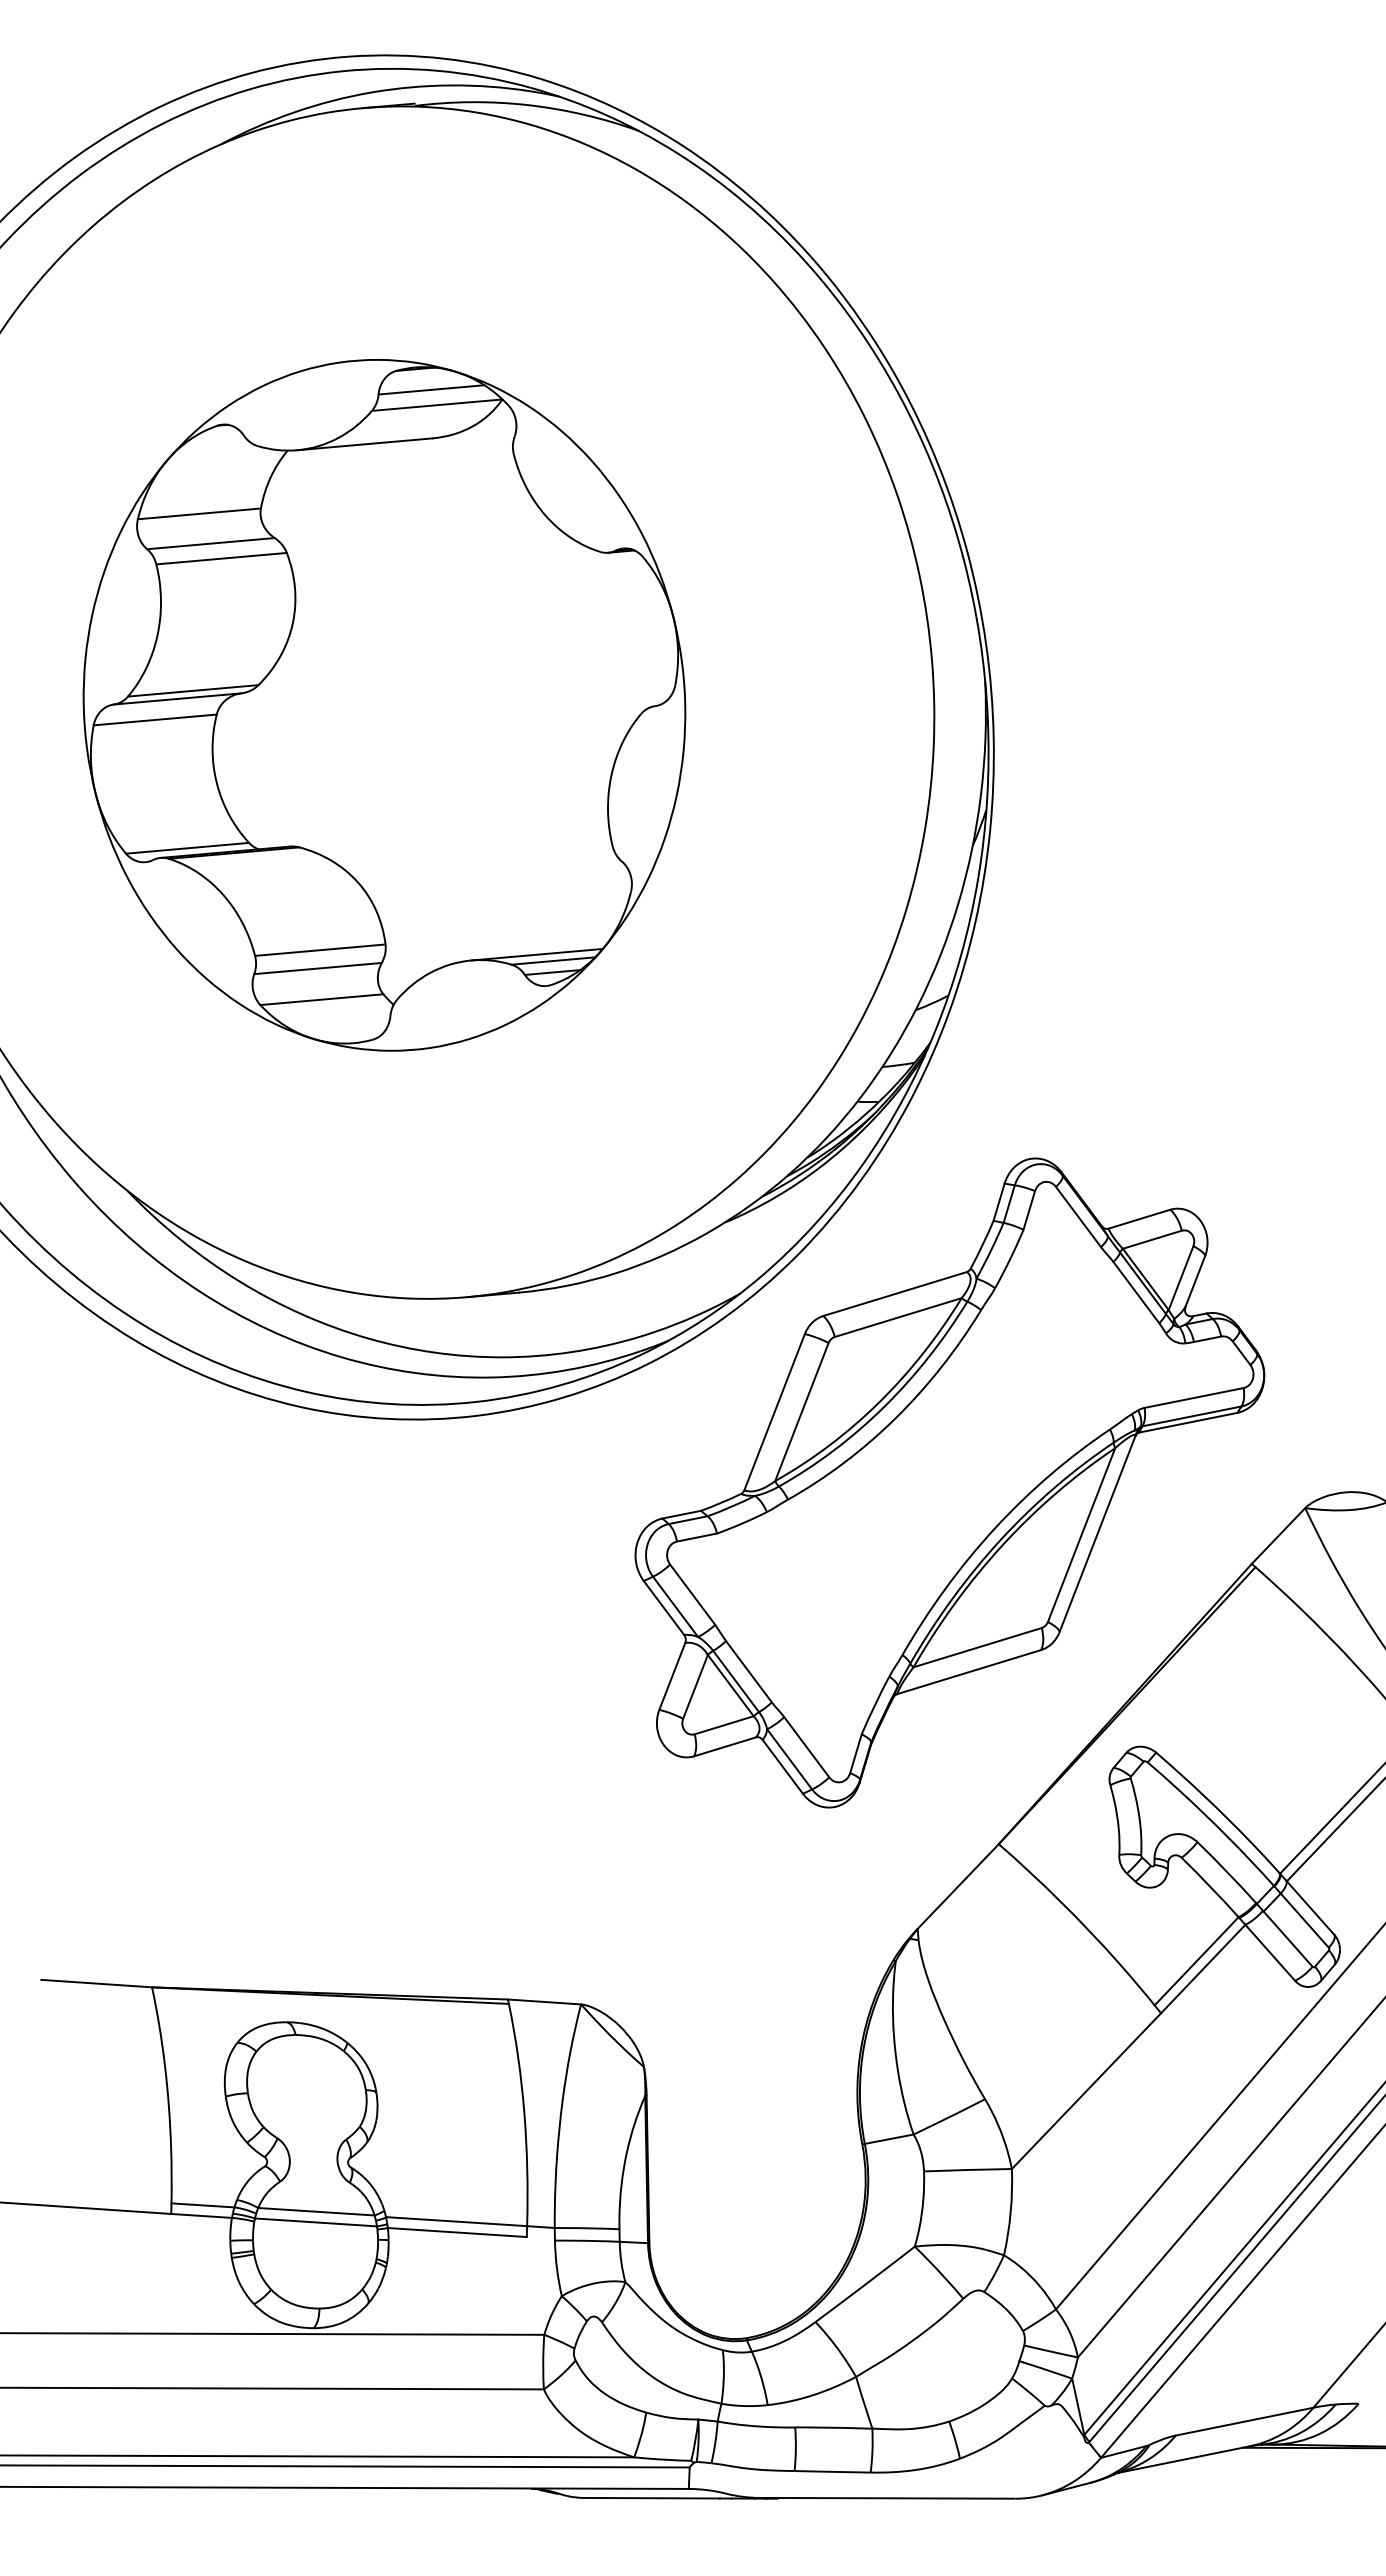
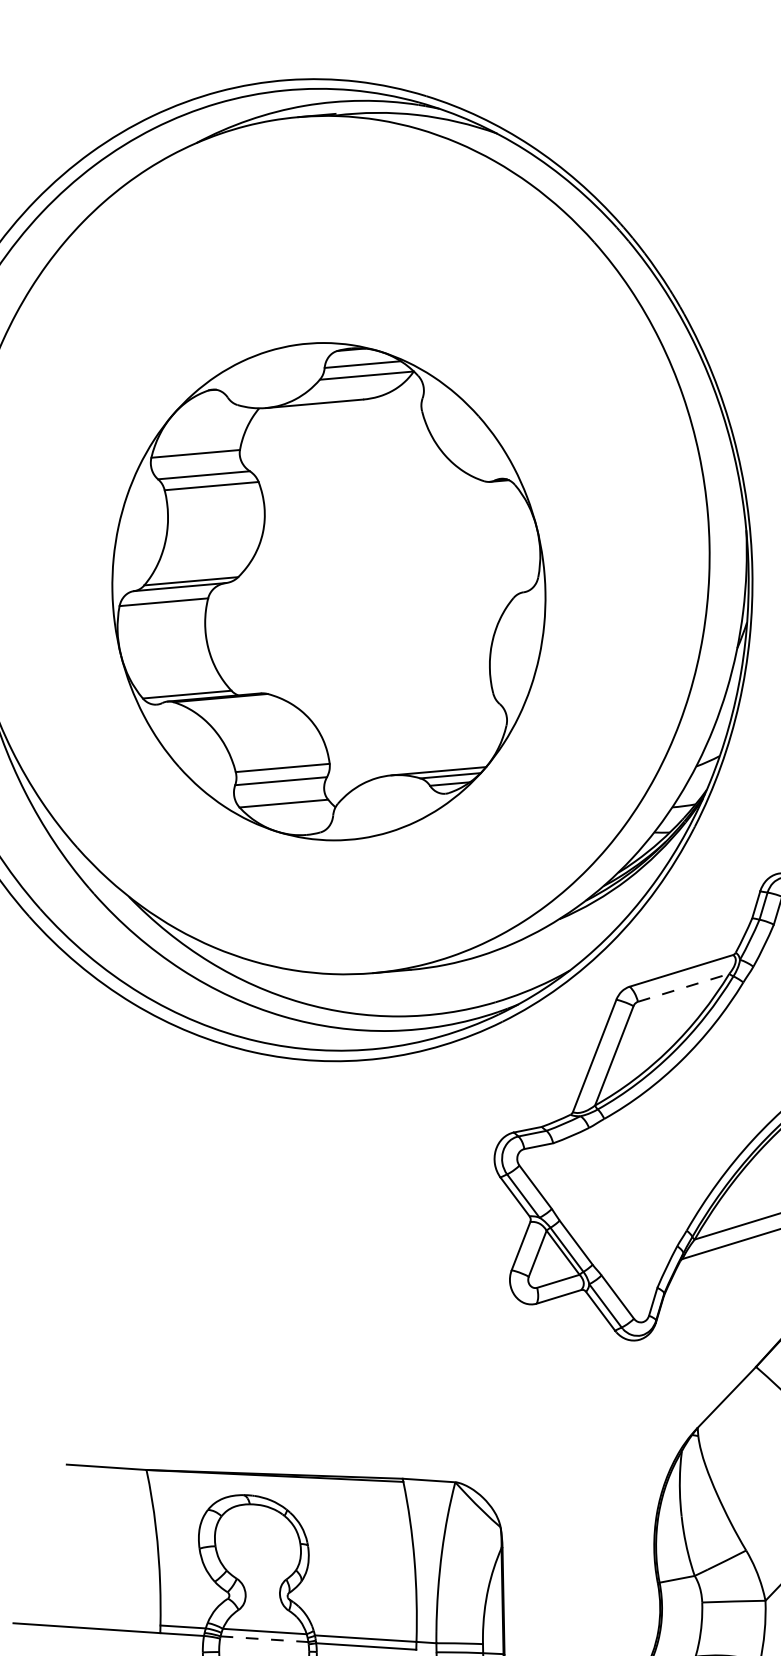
part: (384, 705) -> (328, 591), moved
line: (898, 1317) -> (683, 987), solid -> dashed
line: (316, 2222) -> (264, 1639), solid -> dashed

